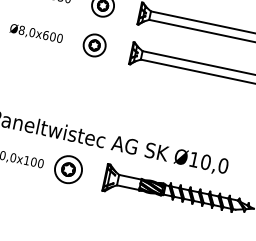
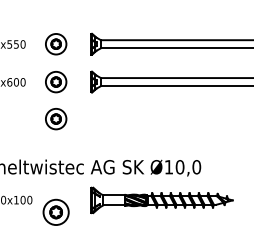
part: (86, 84) -> (56, 119), added
part: (68, 168) -> (55, 211), moved

